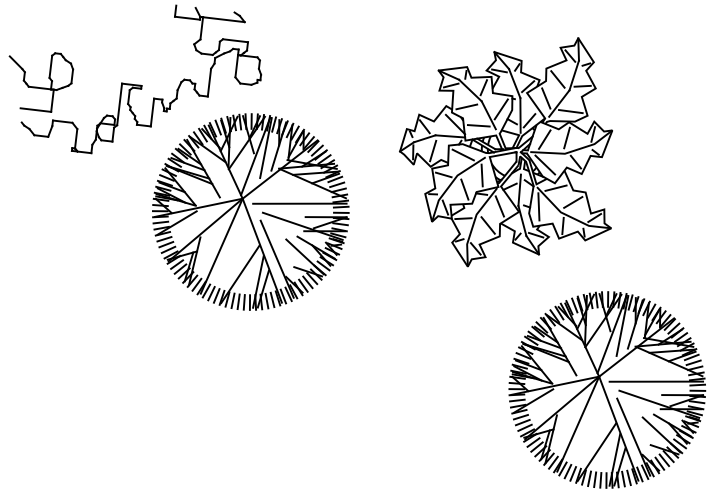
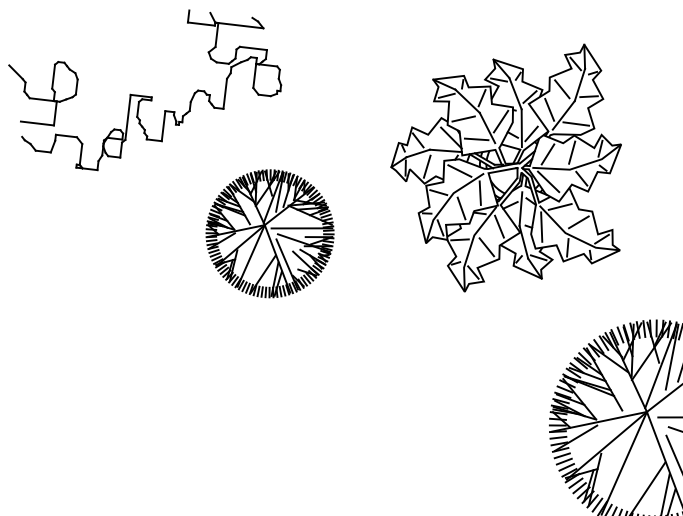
part: (505, 152) -> (505, 168), moved
part: (250, 211) -> (269, 233), size x0.6

